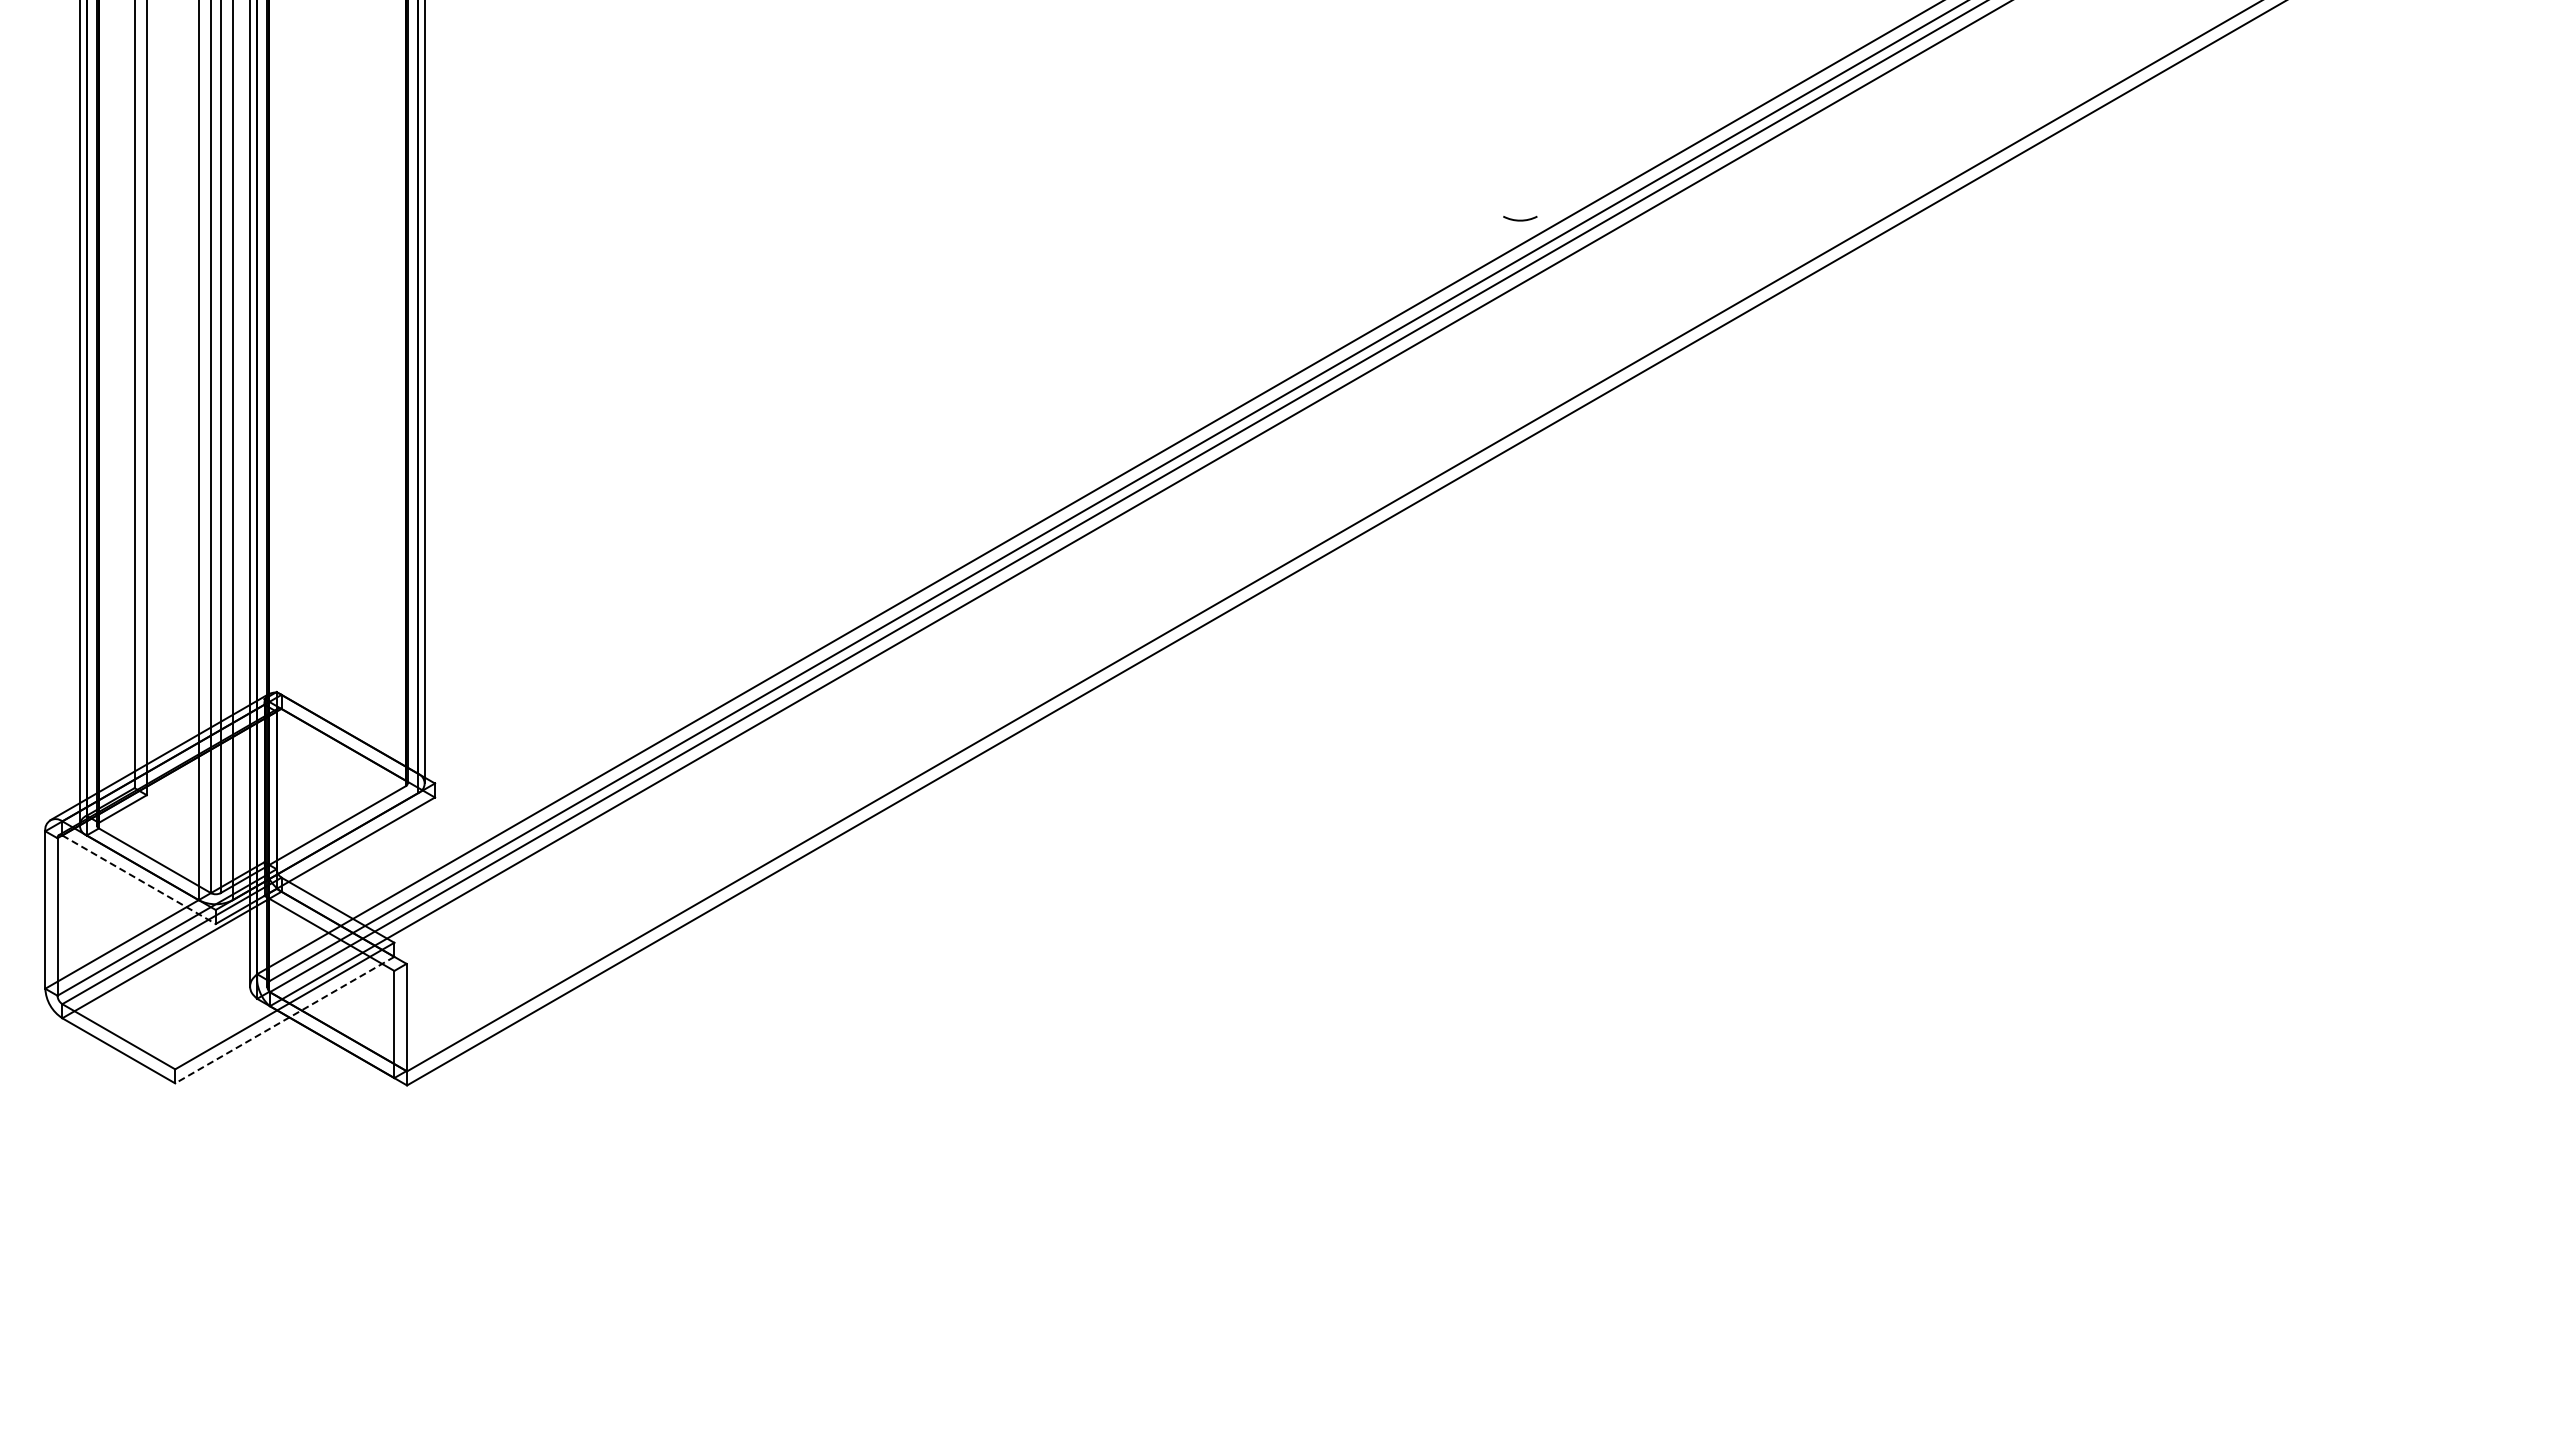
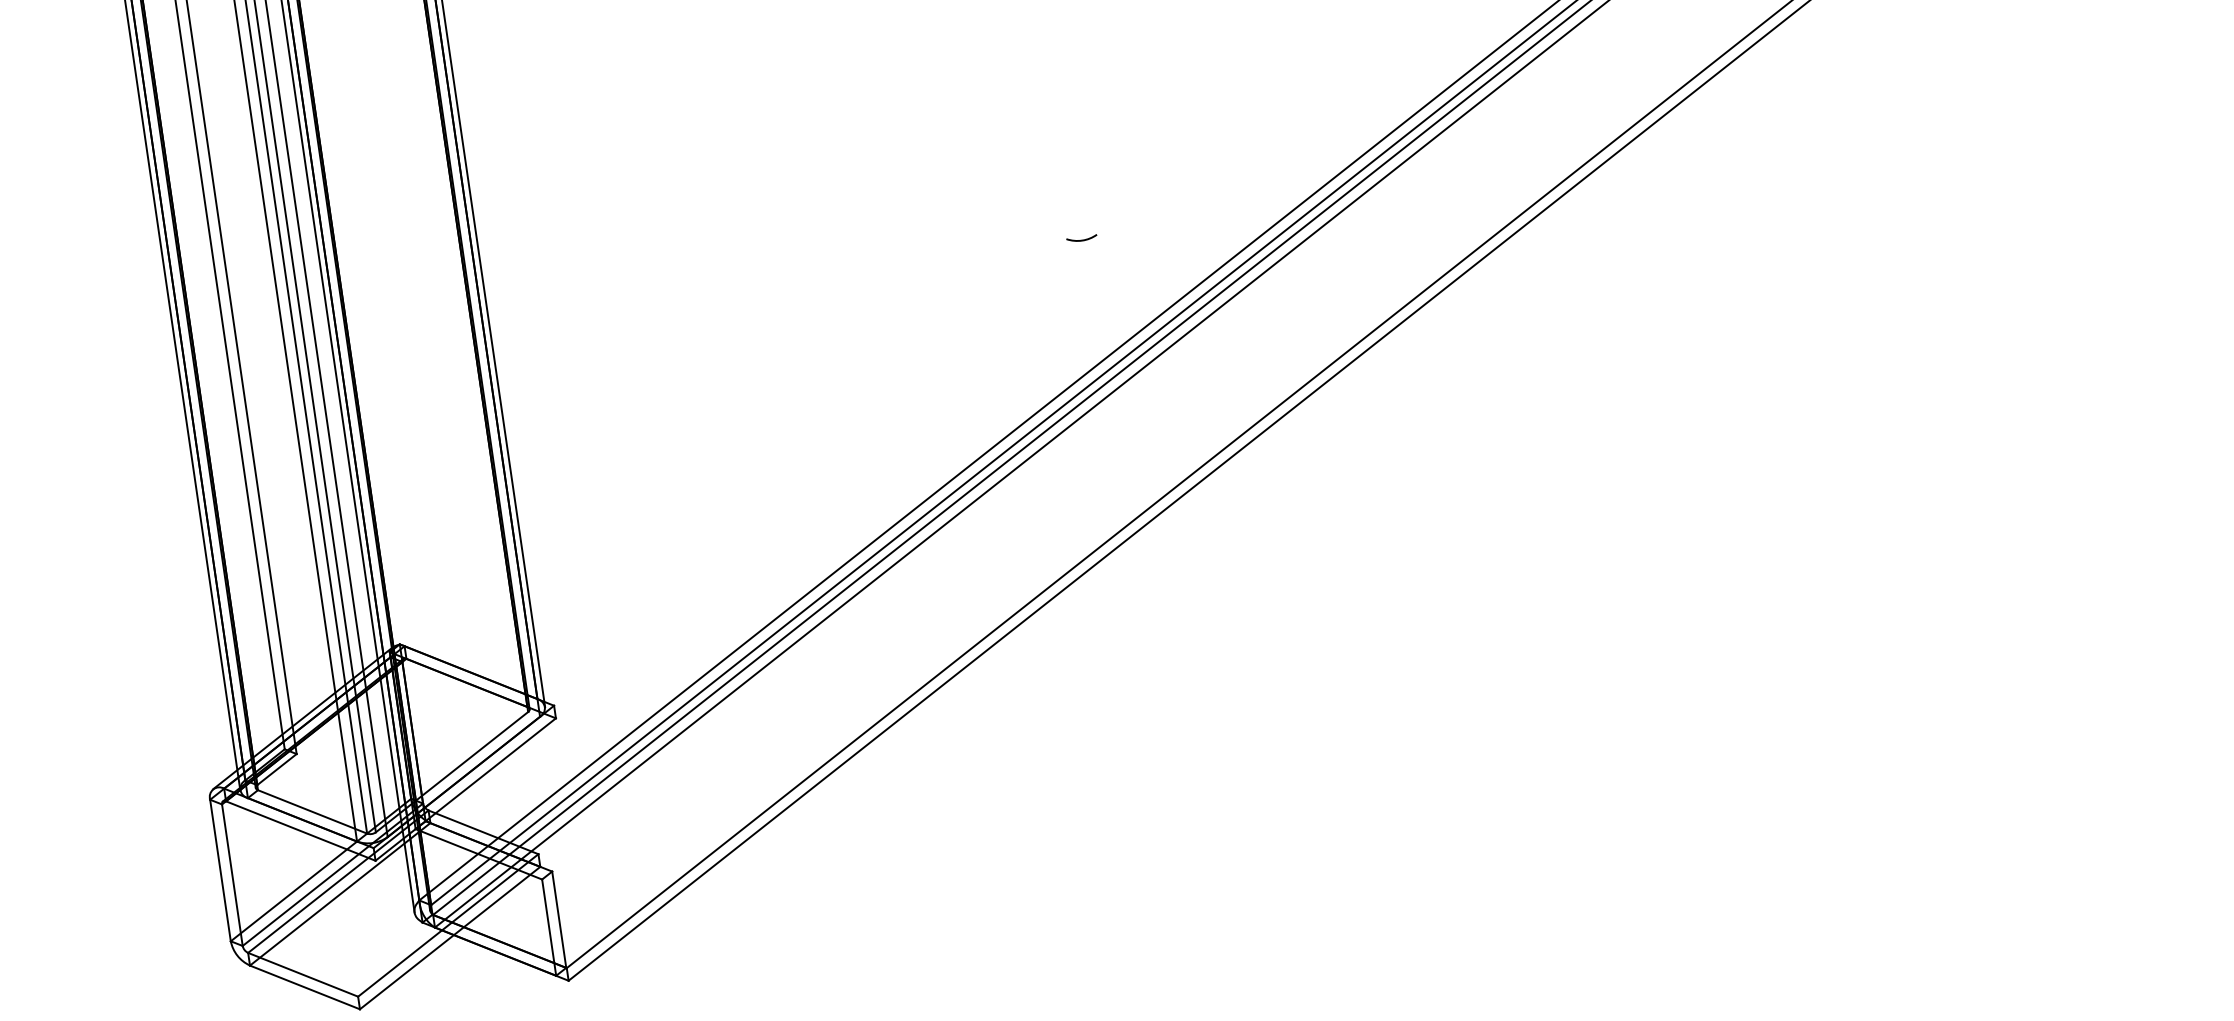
arc: (1520, 219) -> (1082, 239), moved
line: (139, 879) -> (301, 830), dashed -> solid
line: (284, 1020) -> (449, 938), dashed -> solid

